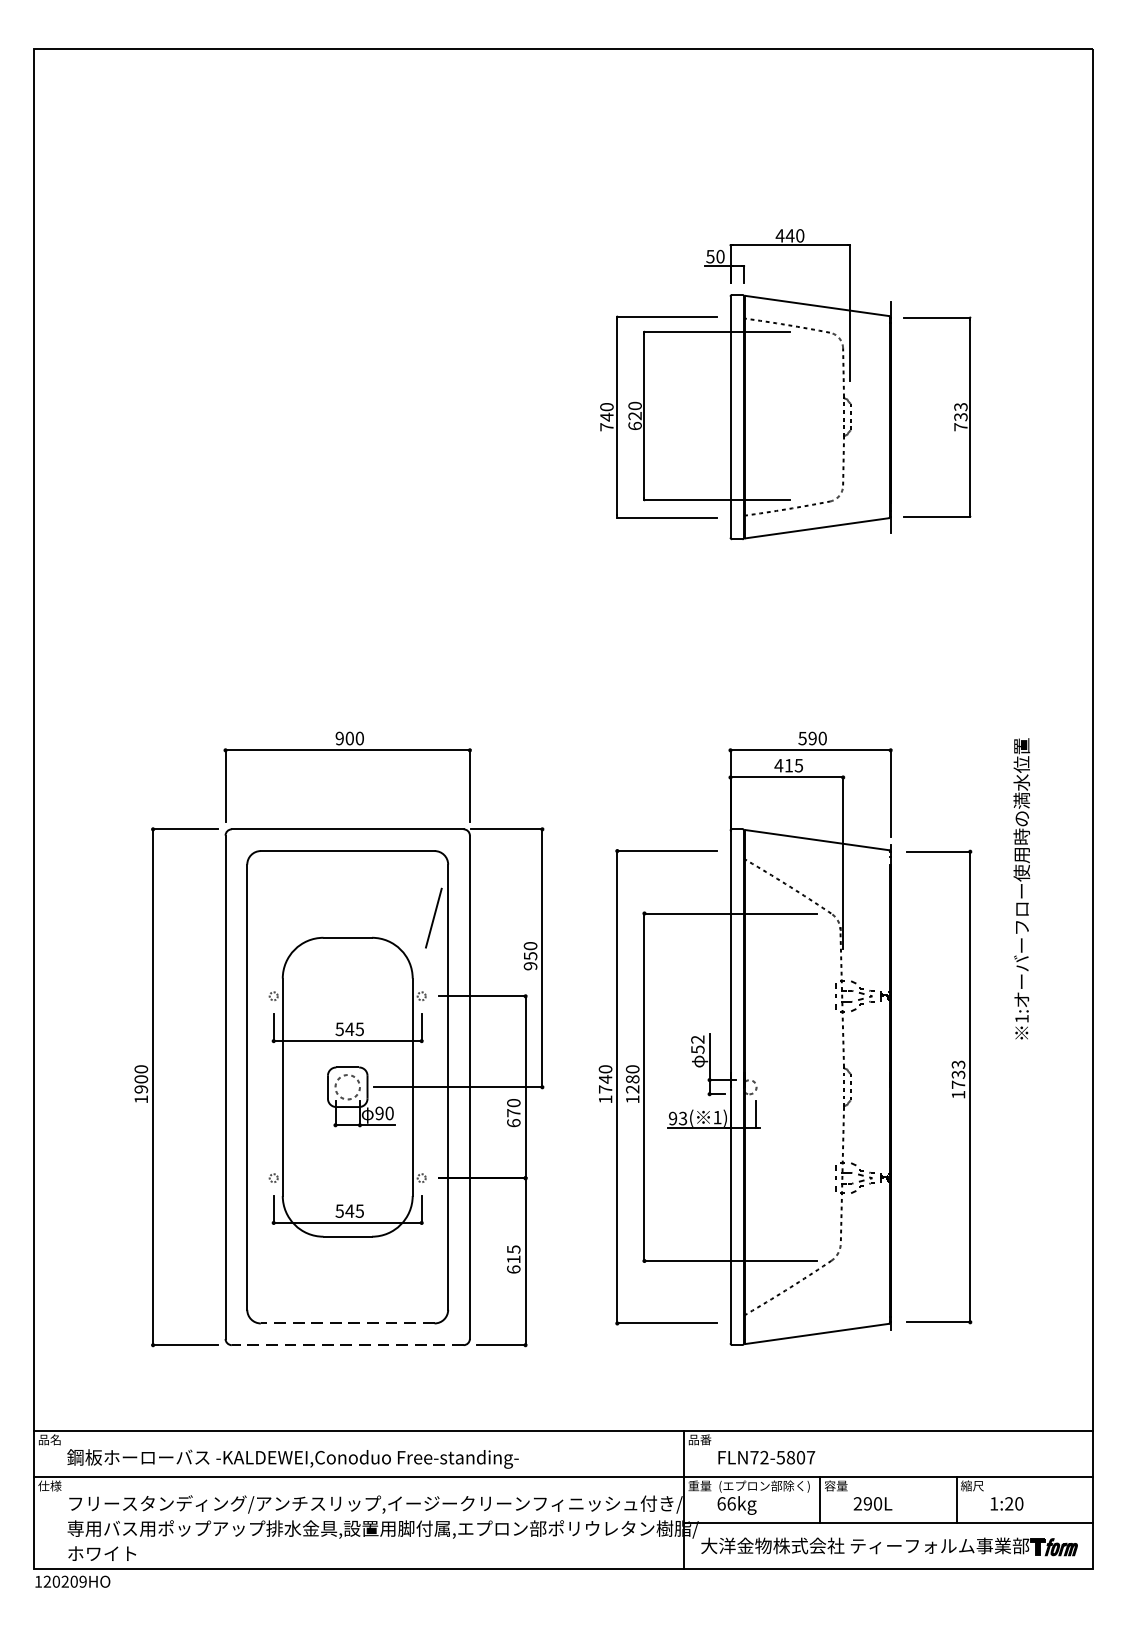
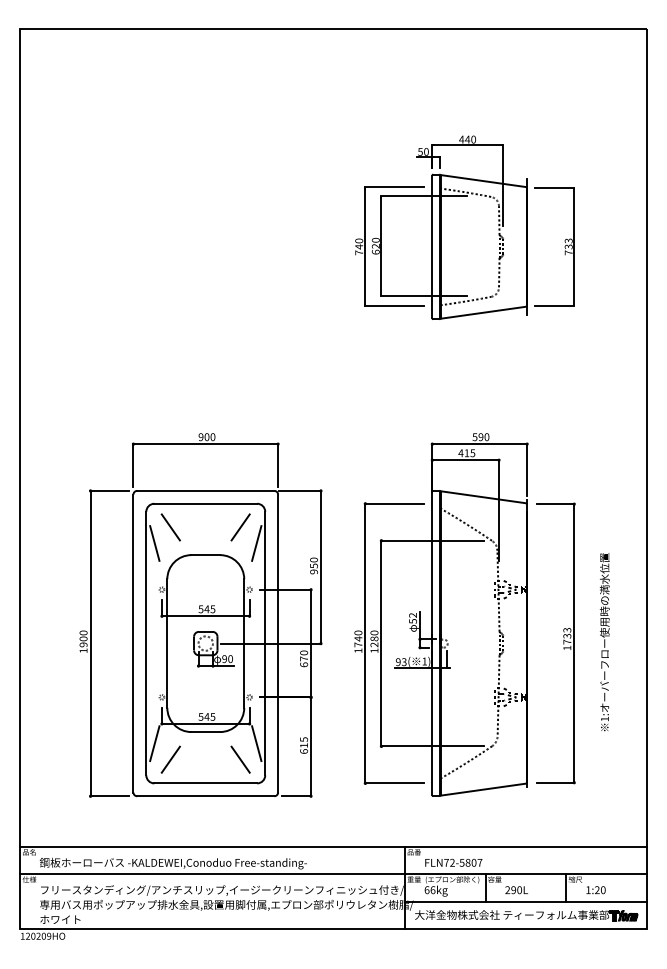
text: (1021, 889) -> (604, 642), moved
line: (288, 891) -> (170, 527), added
line: (406, 891) -> (240, 527), added
line: (261, 918) -> (154, 543), added
line: (261, 1256) -> (154, 743), added
line: (433, 1256) -> (256, 743), added
line: (288, 1283) -> (170, 759), added
line: (406, 1283) -> (240, 759), added
line: (347, 1323) -> (205, 783), dashed -> solid
line: (347, 1345) -> (205, 796), dashed -> solid

